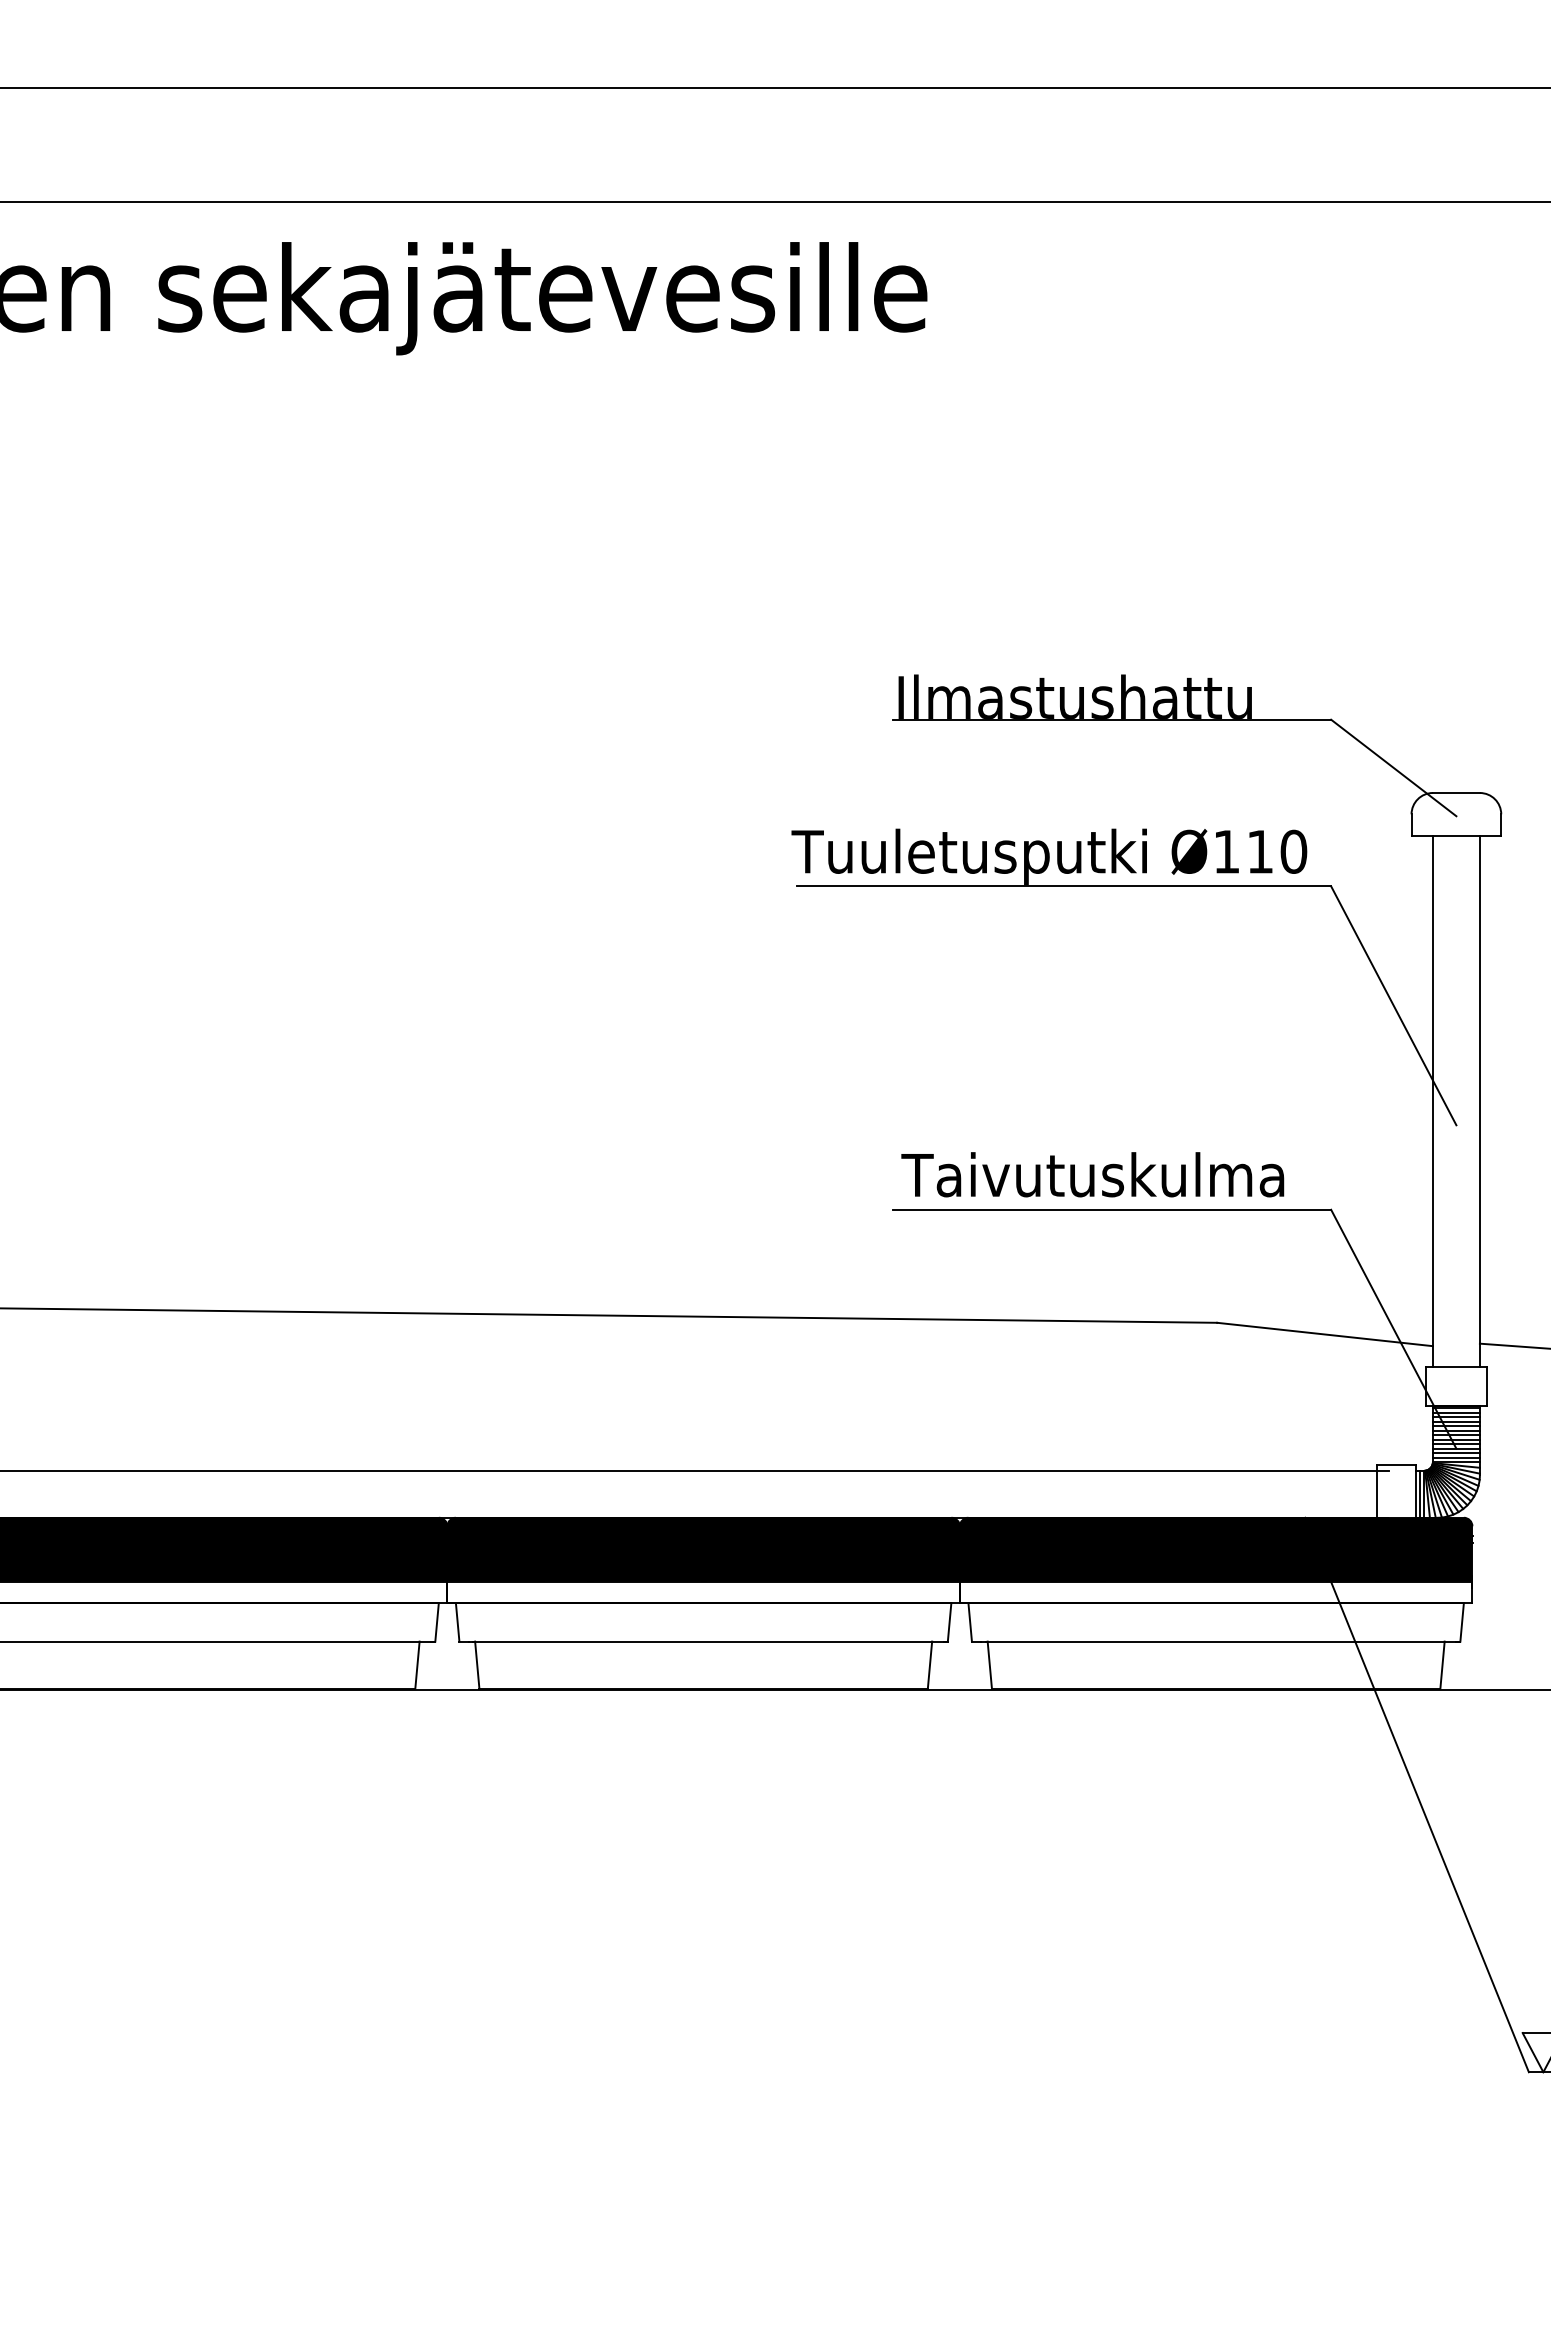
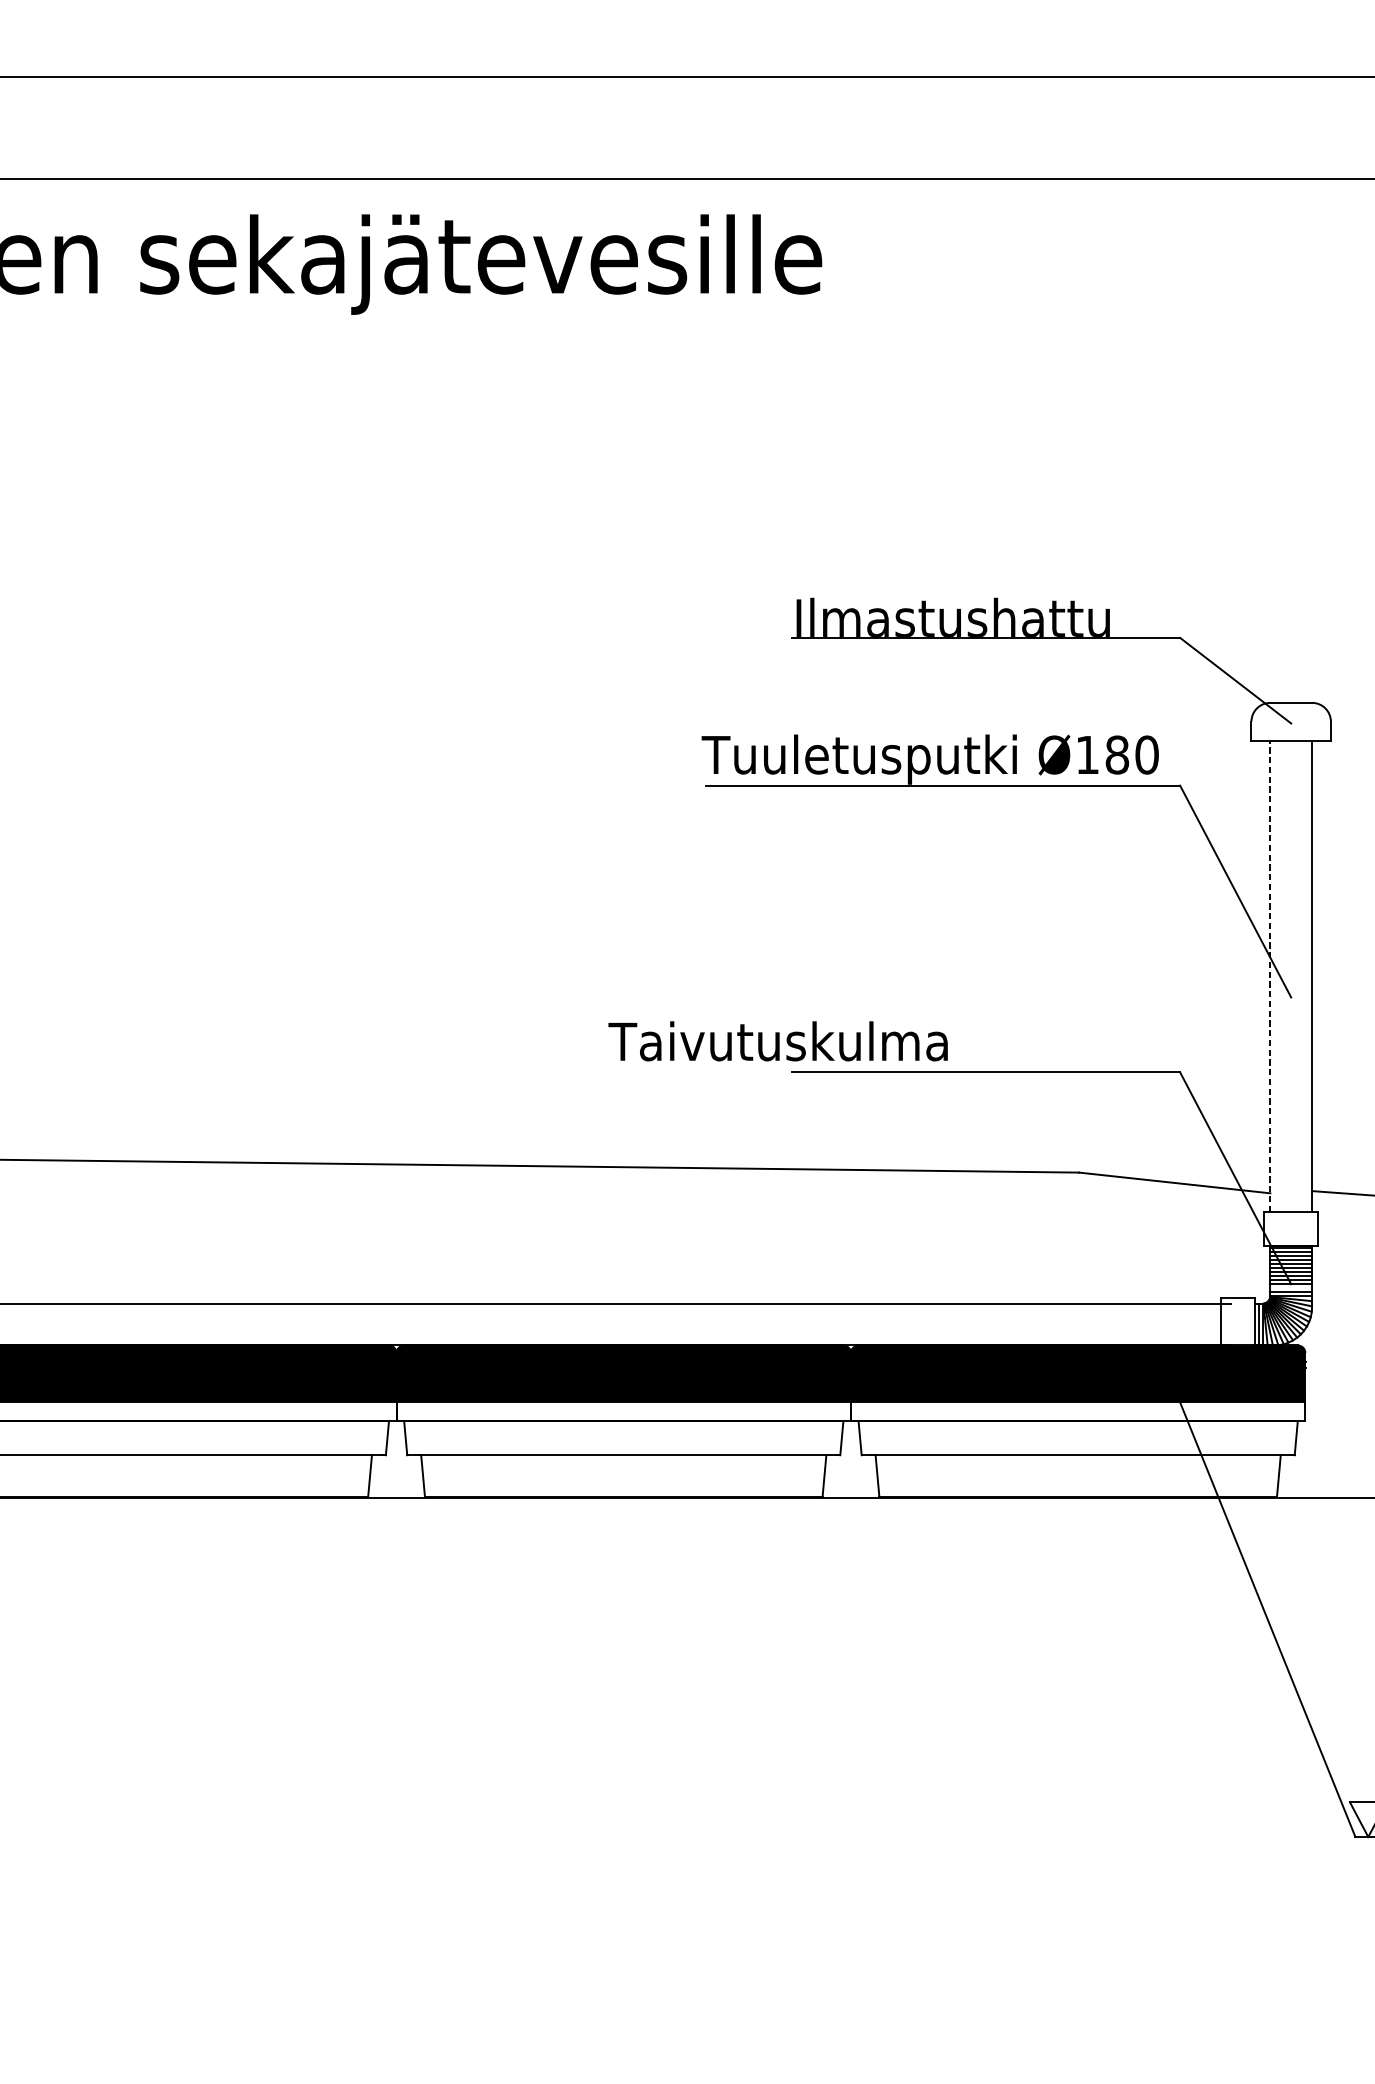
text: (1260, 851) -> (1117, 754), Ø110 -> Ø180
line: (1432, 1101) -> (1269, 976), solid -> dashed
text: (1092, 1174) -> (777, 1041), moved
line: (1455, 1453) -> (1290, 1288), removed

